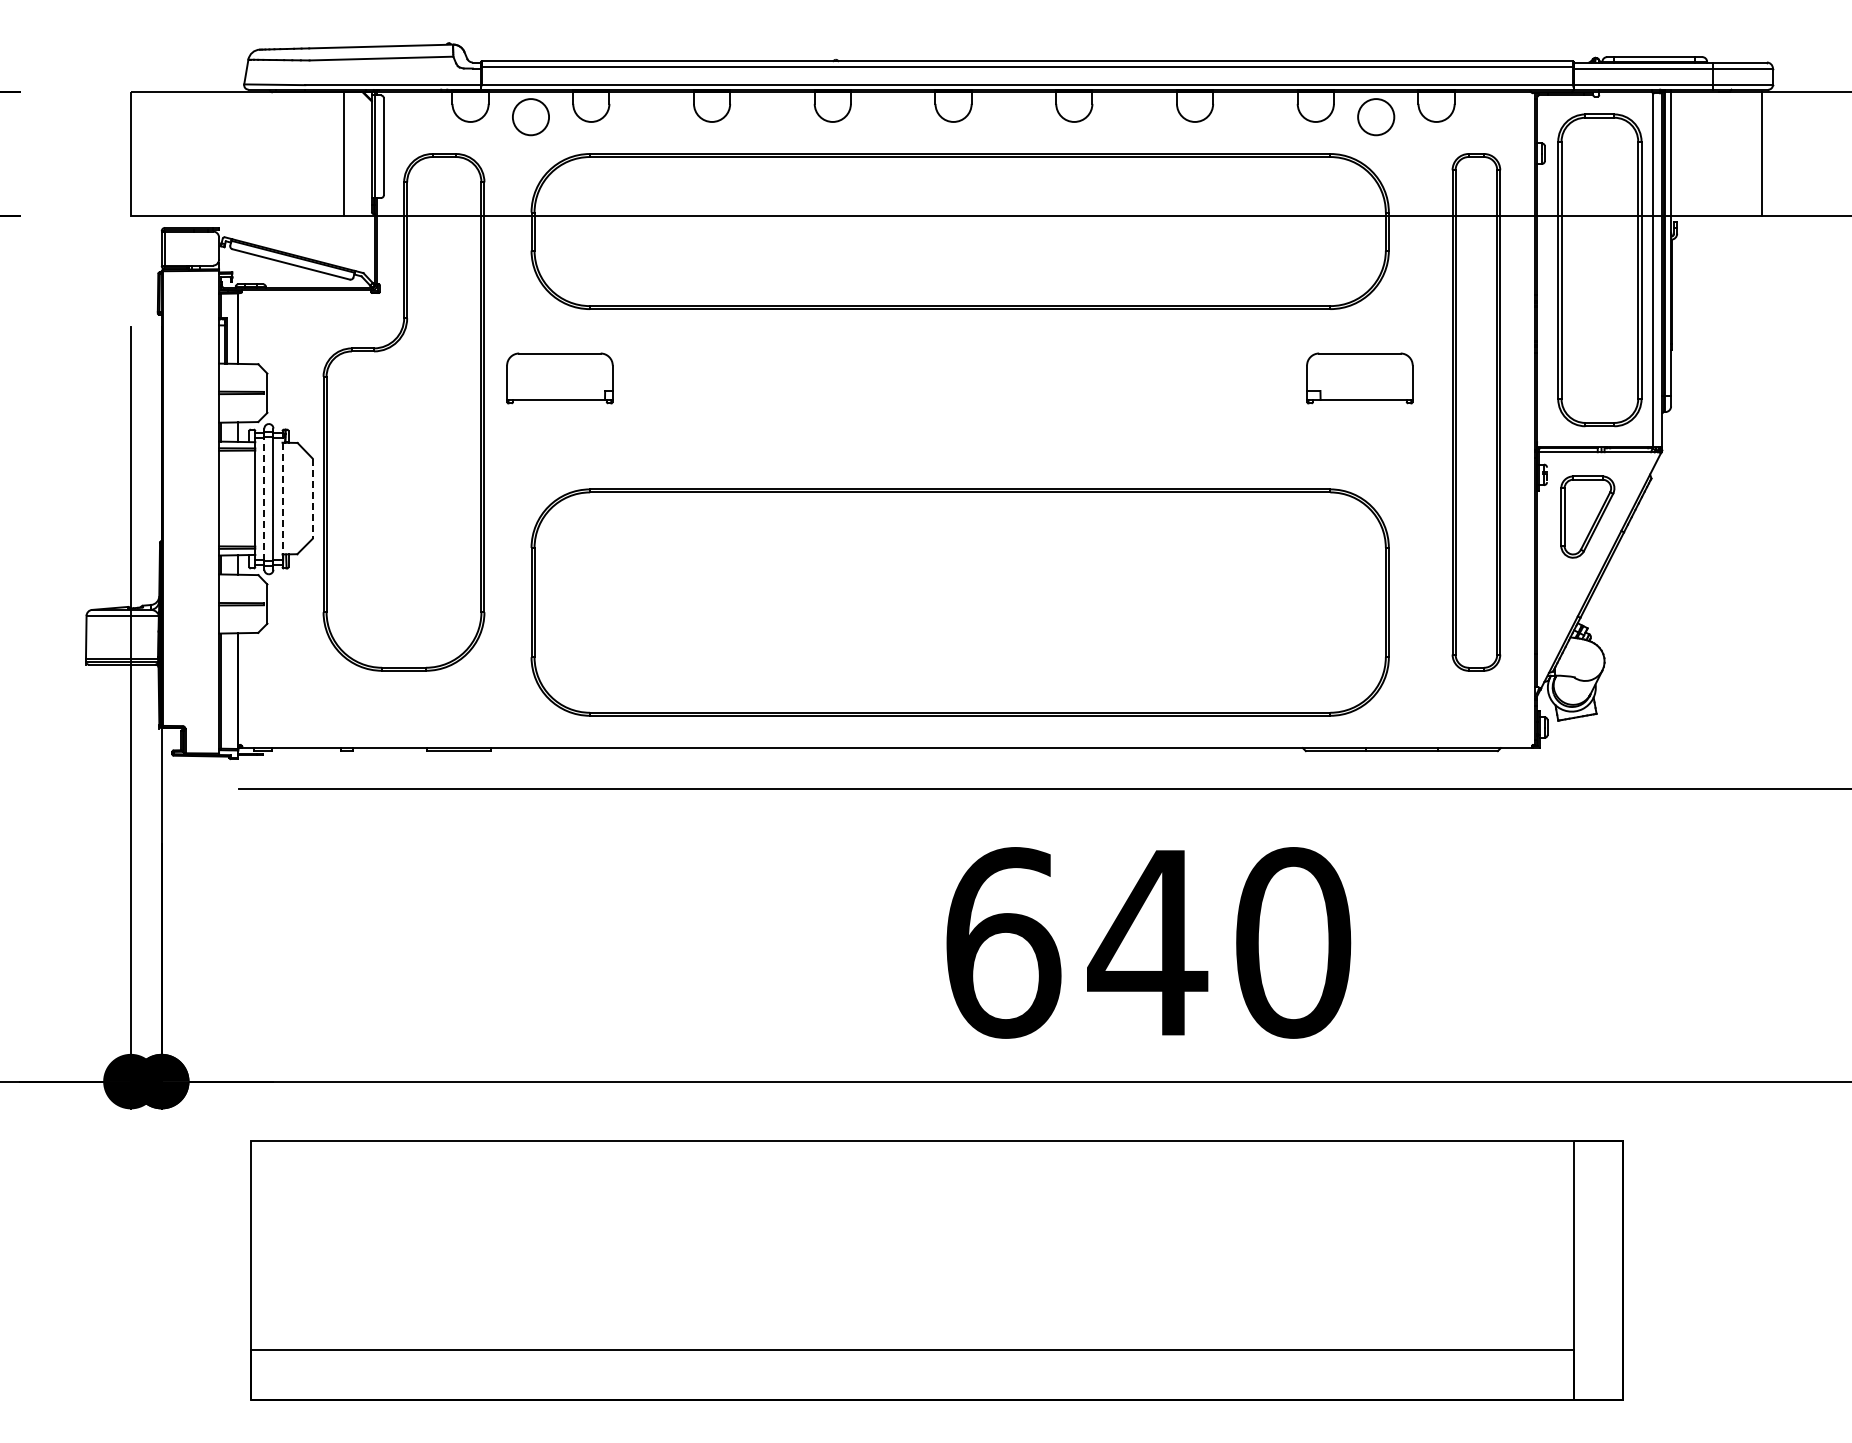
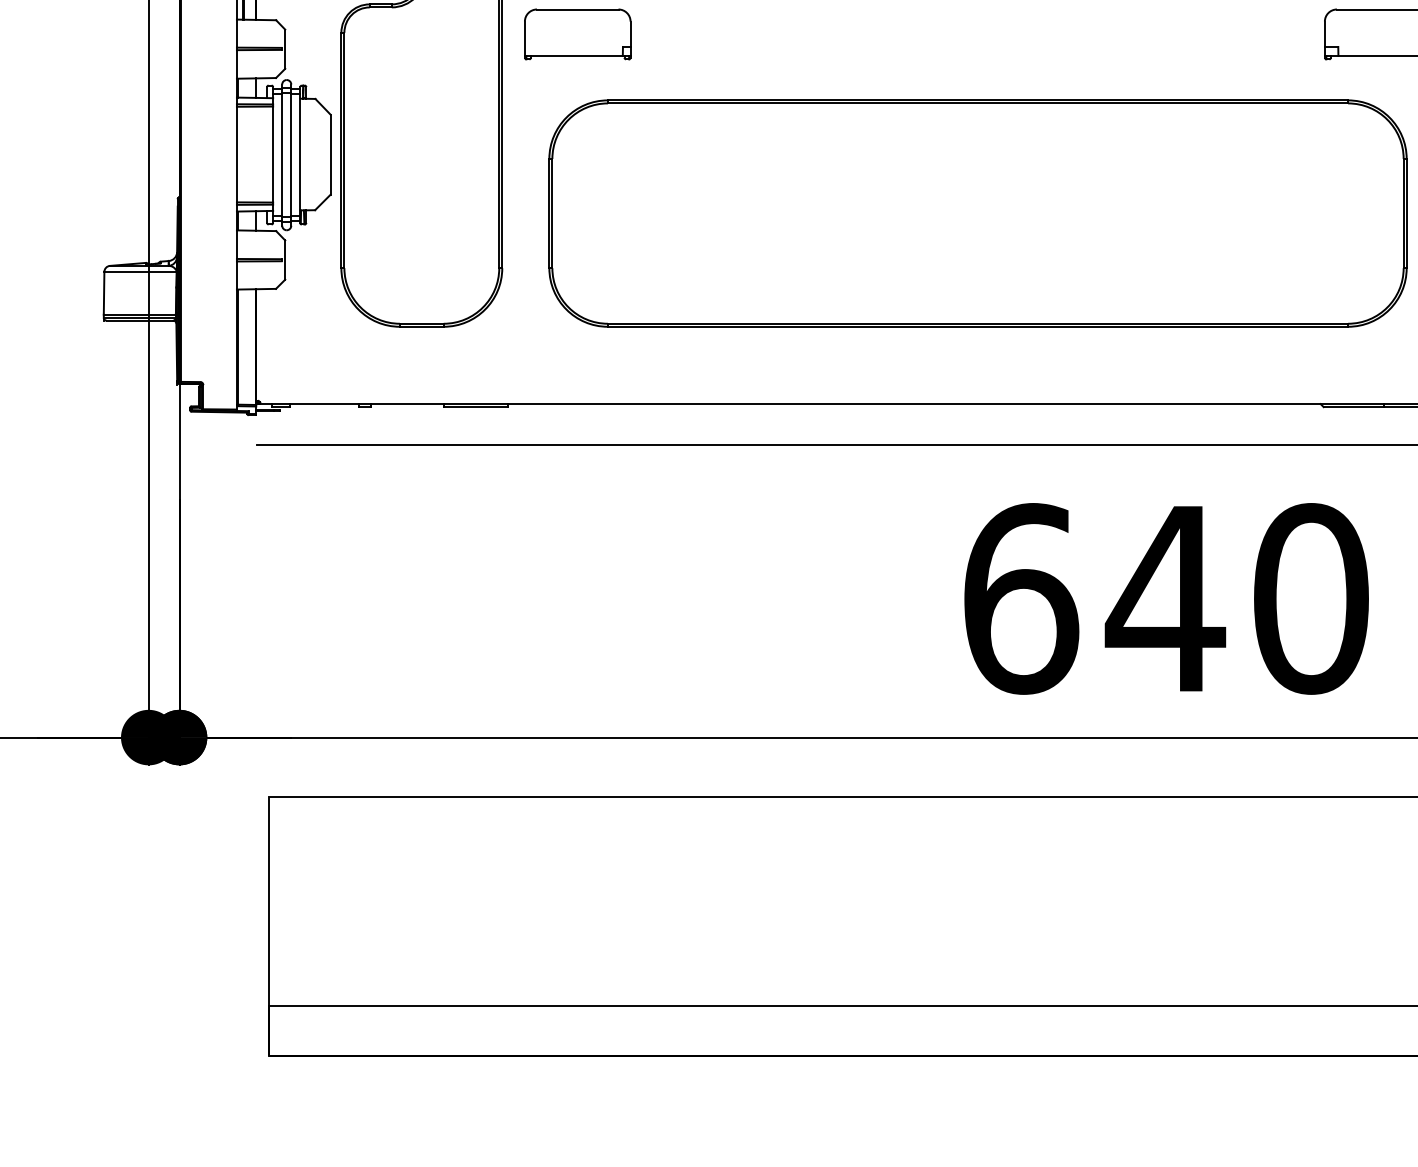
line: (264, 499) -> (282, 155), dashed -> solid
line: (282, 499) -> (300, 155), dashed -> solid
line: (312, 499) -> (330, 155), dashed -> solid
part: (959, 602) -> (977, 213), moved

